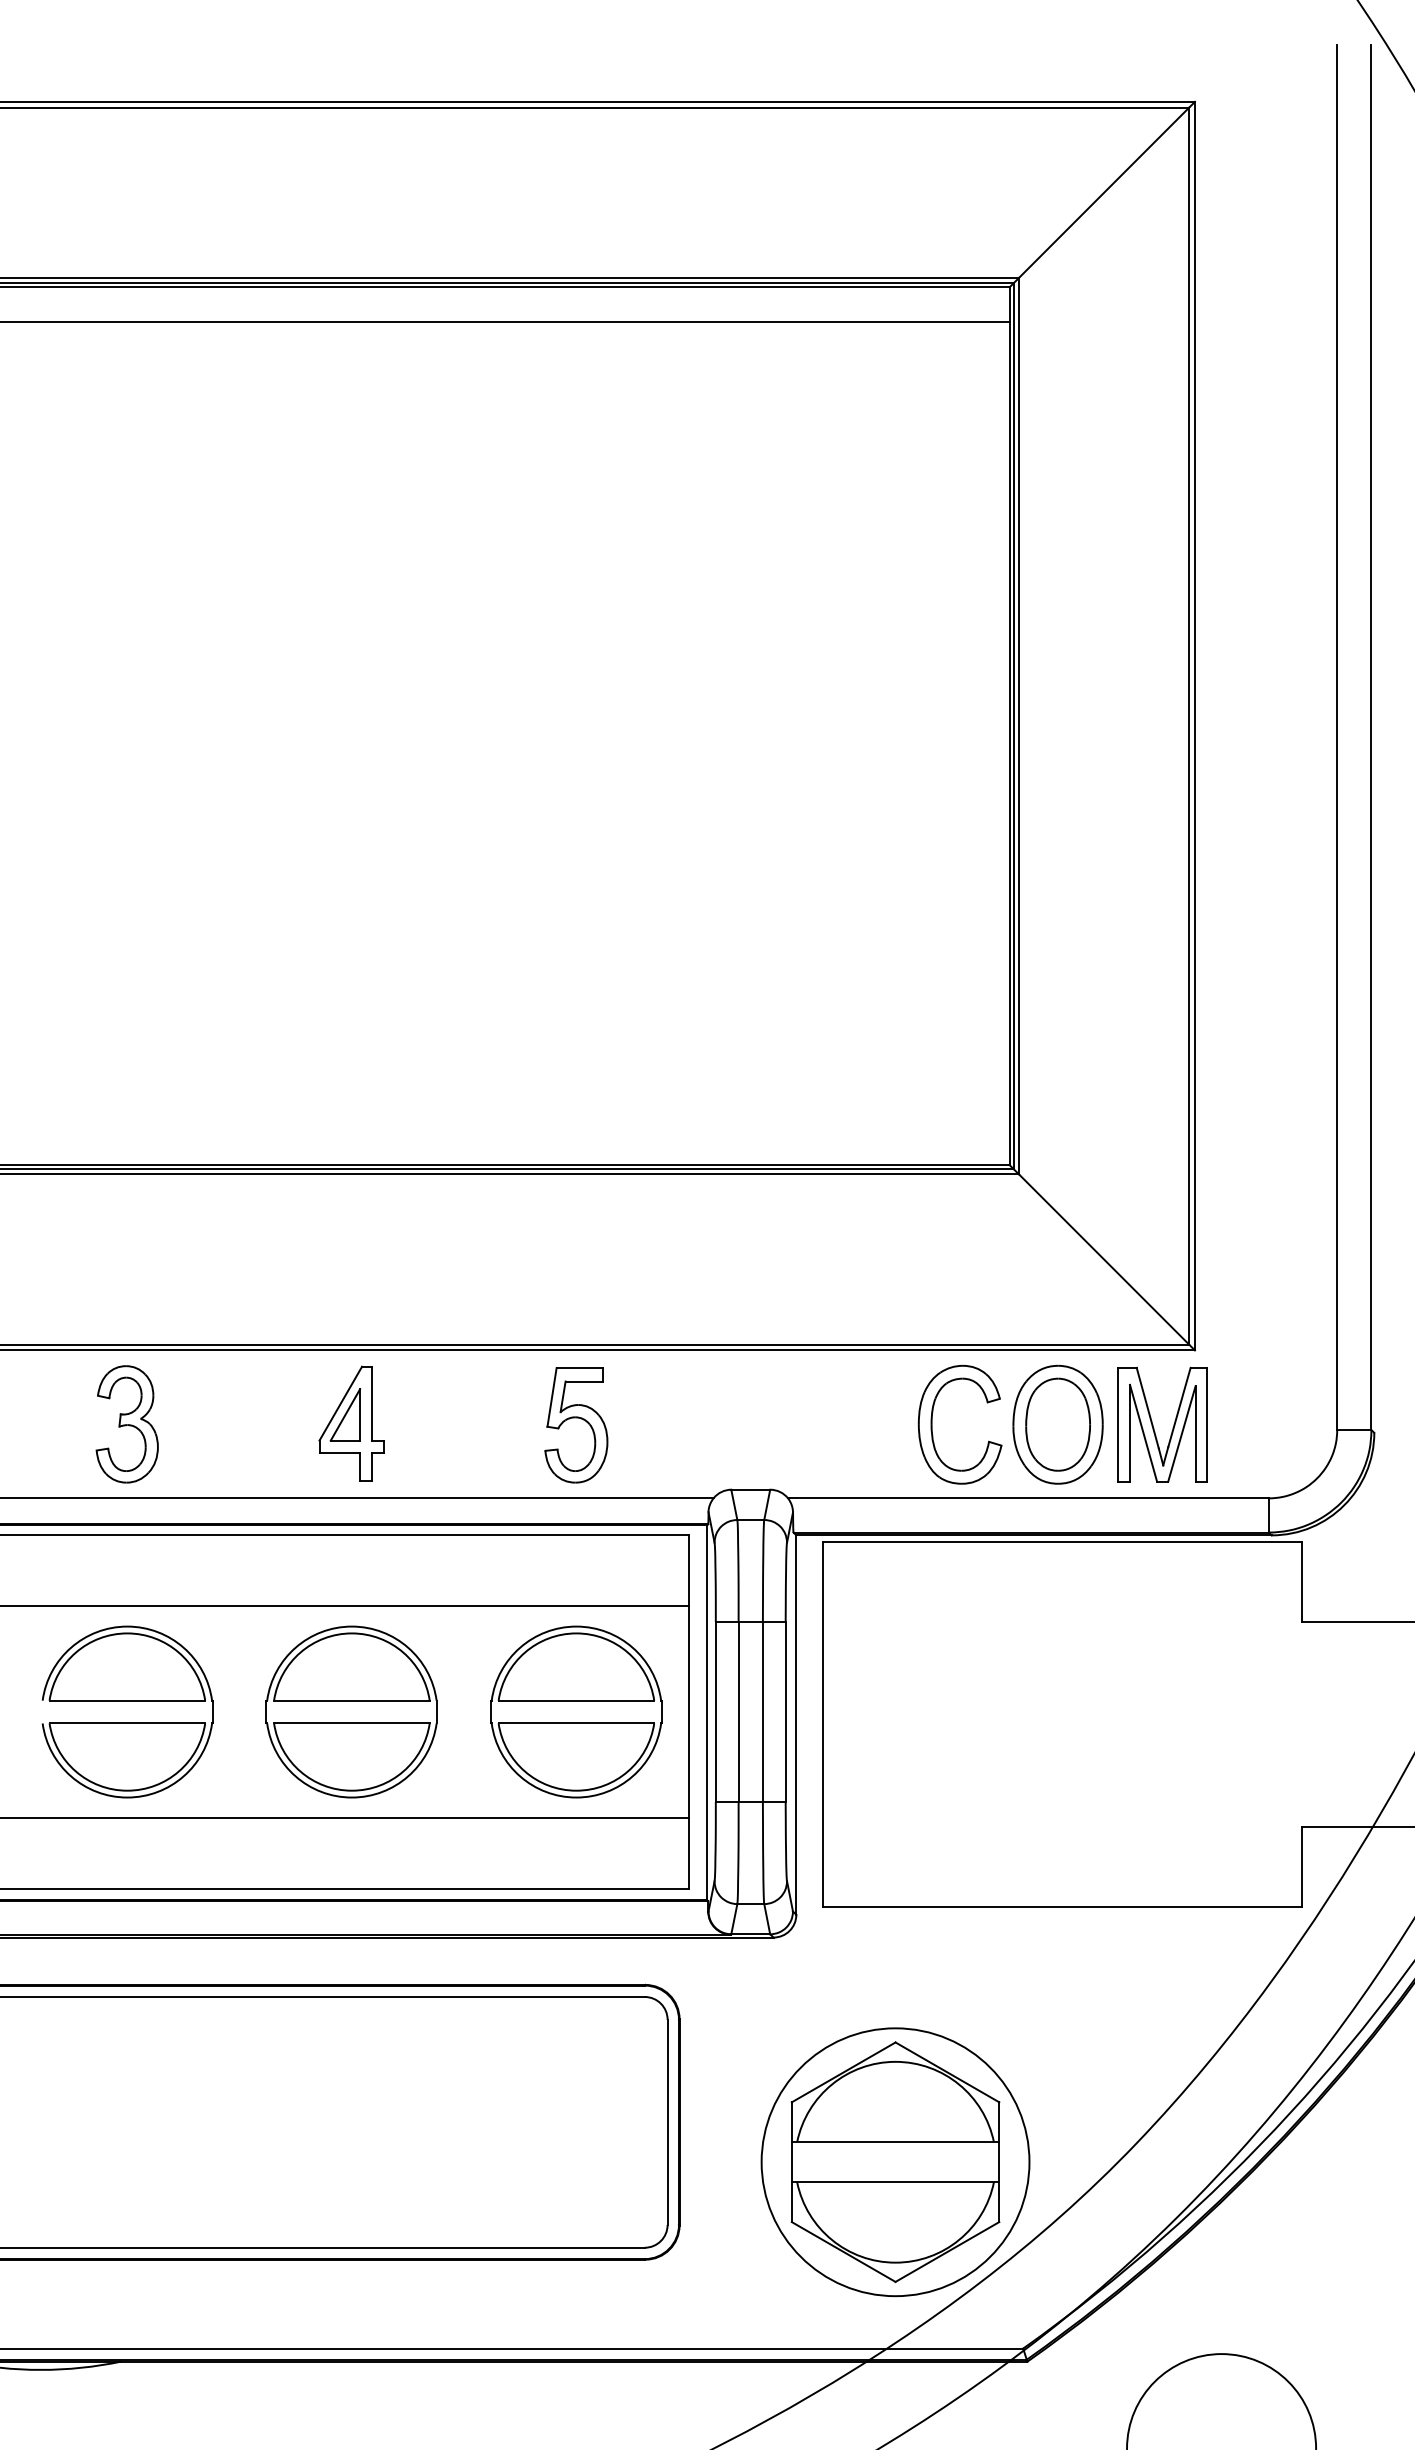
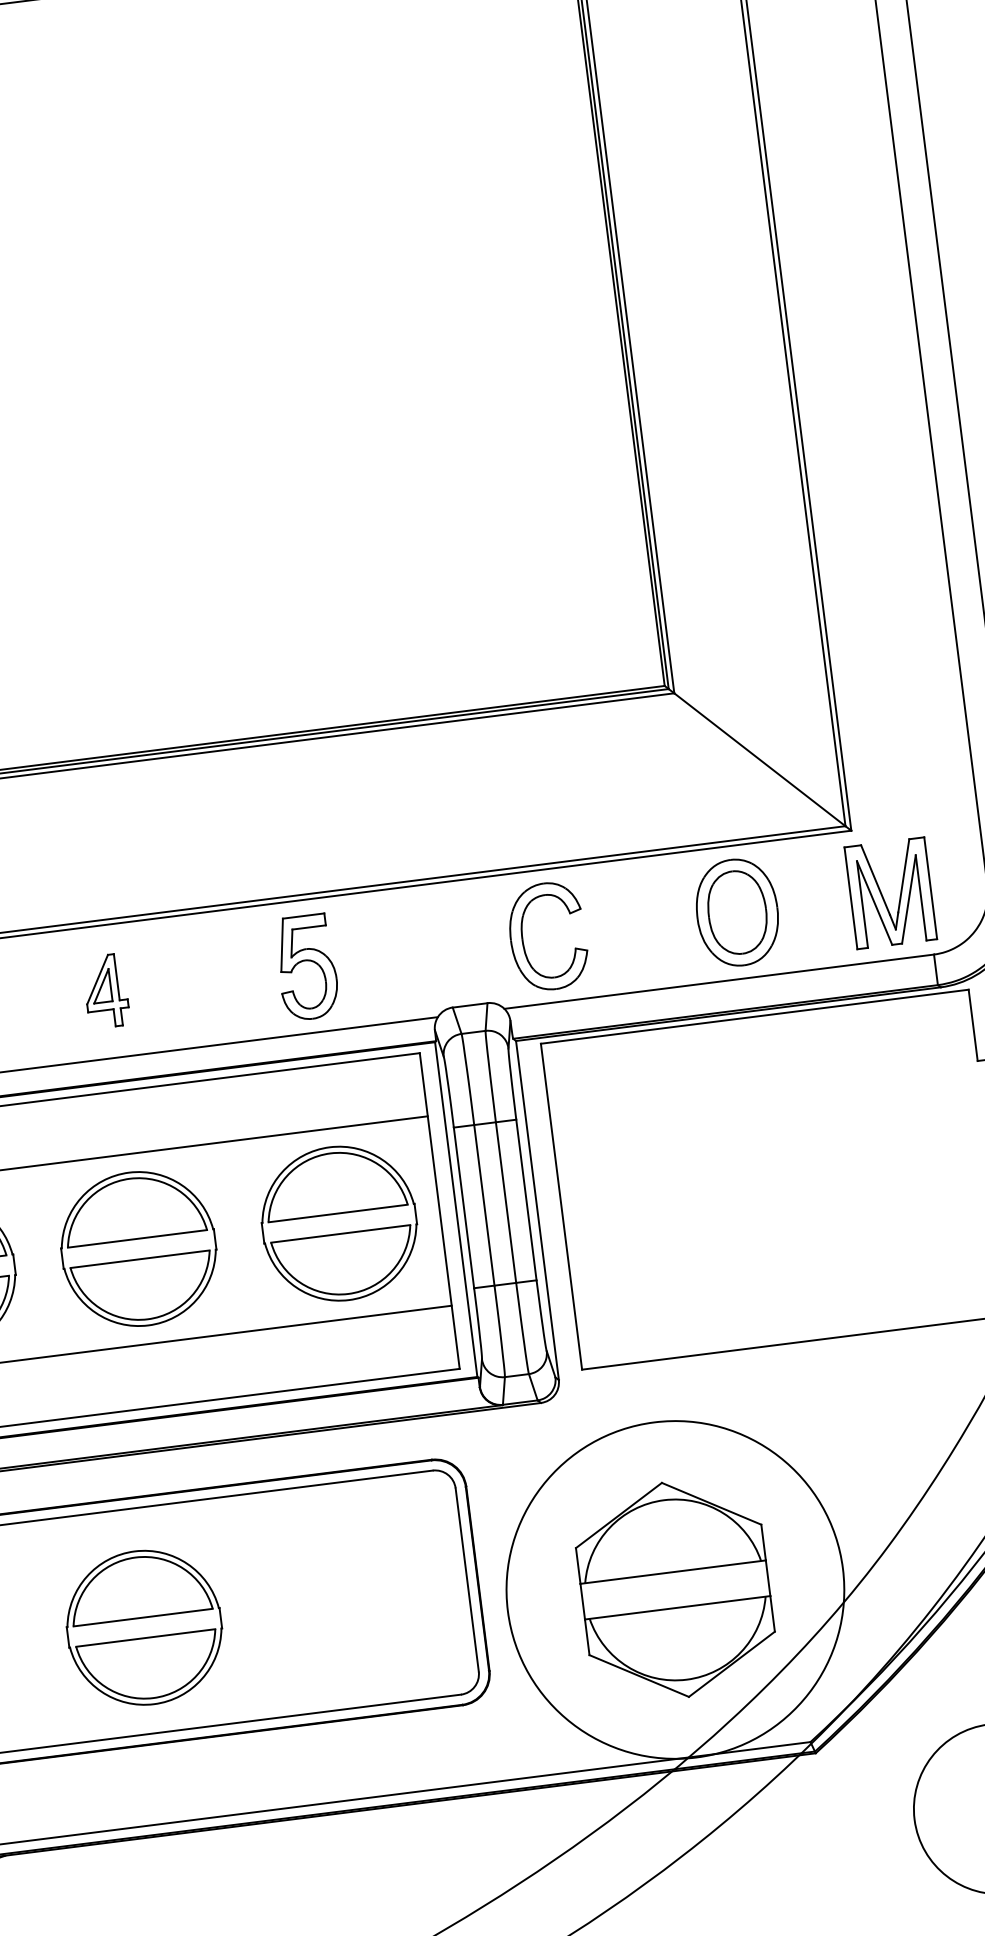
part: (351, 1423) -> (105, 991), size x0.7
part: (932, 1424) -> (523, 939), moved
part: (1154, 1428) -> (883, 897), moved
part: (305, 2129) -> (144, 1627), added
circle: (895, 2162) -> (675, 1590), size x1.4

